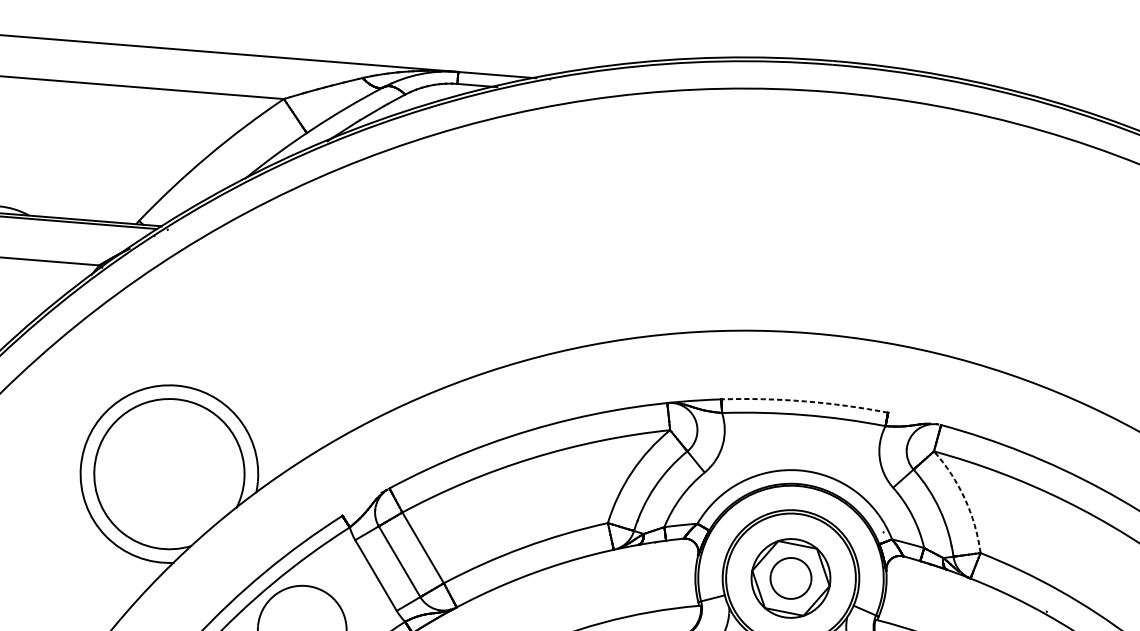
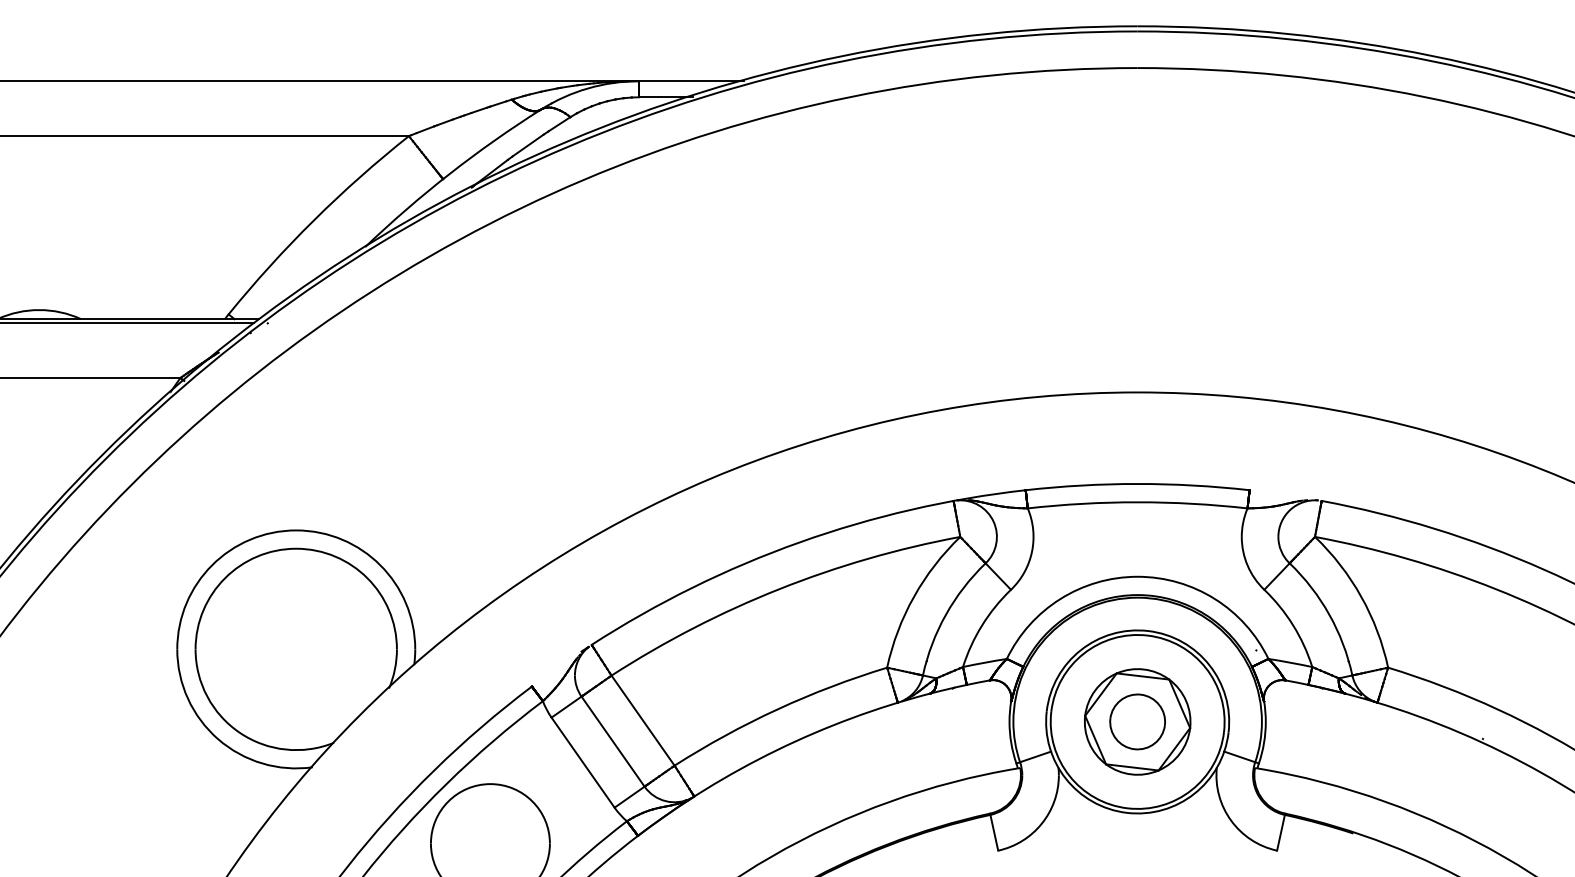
arc: (805, 401) -> (1137, 483), dashed -> solid
arc: (965, 498) -> (1361, 596), dashed -> solid

